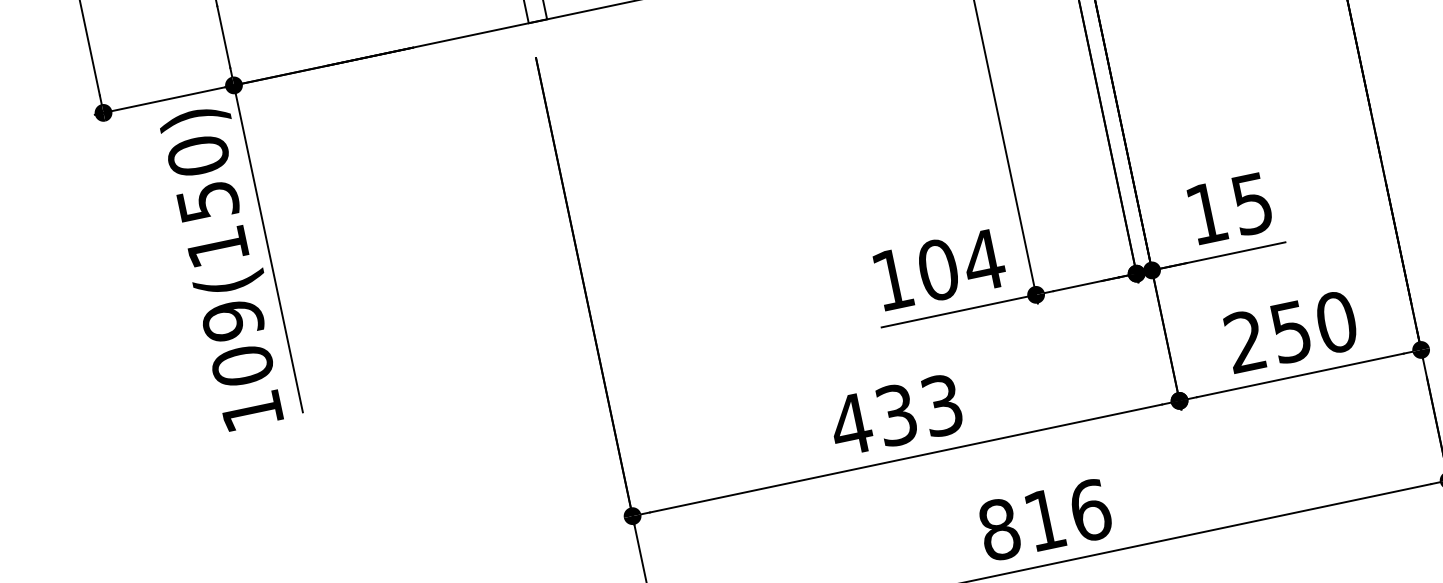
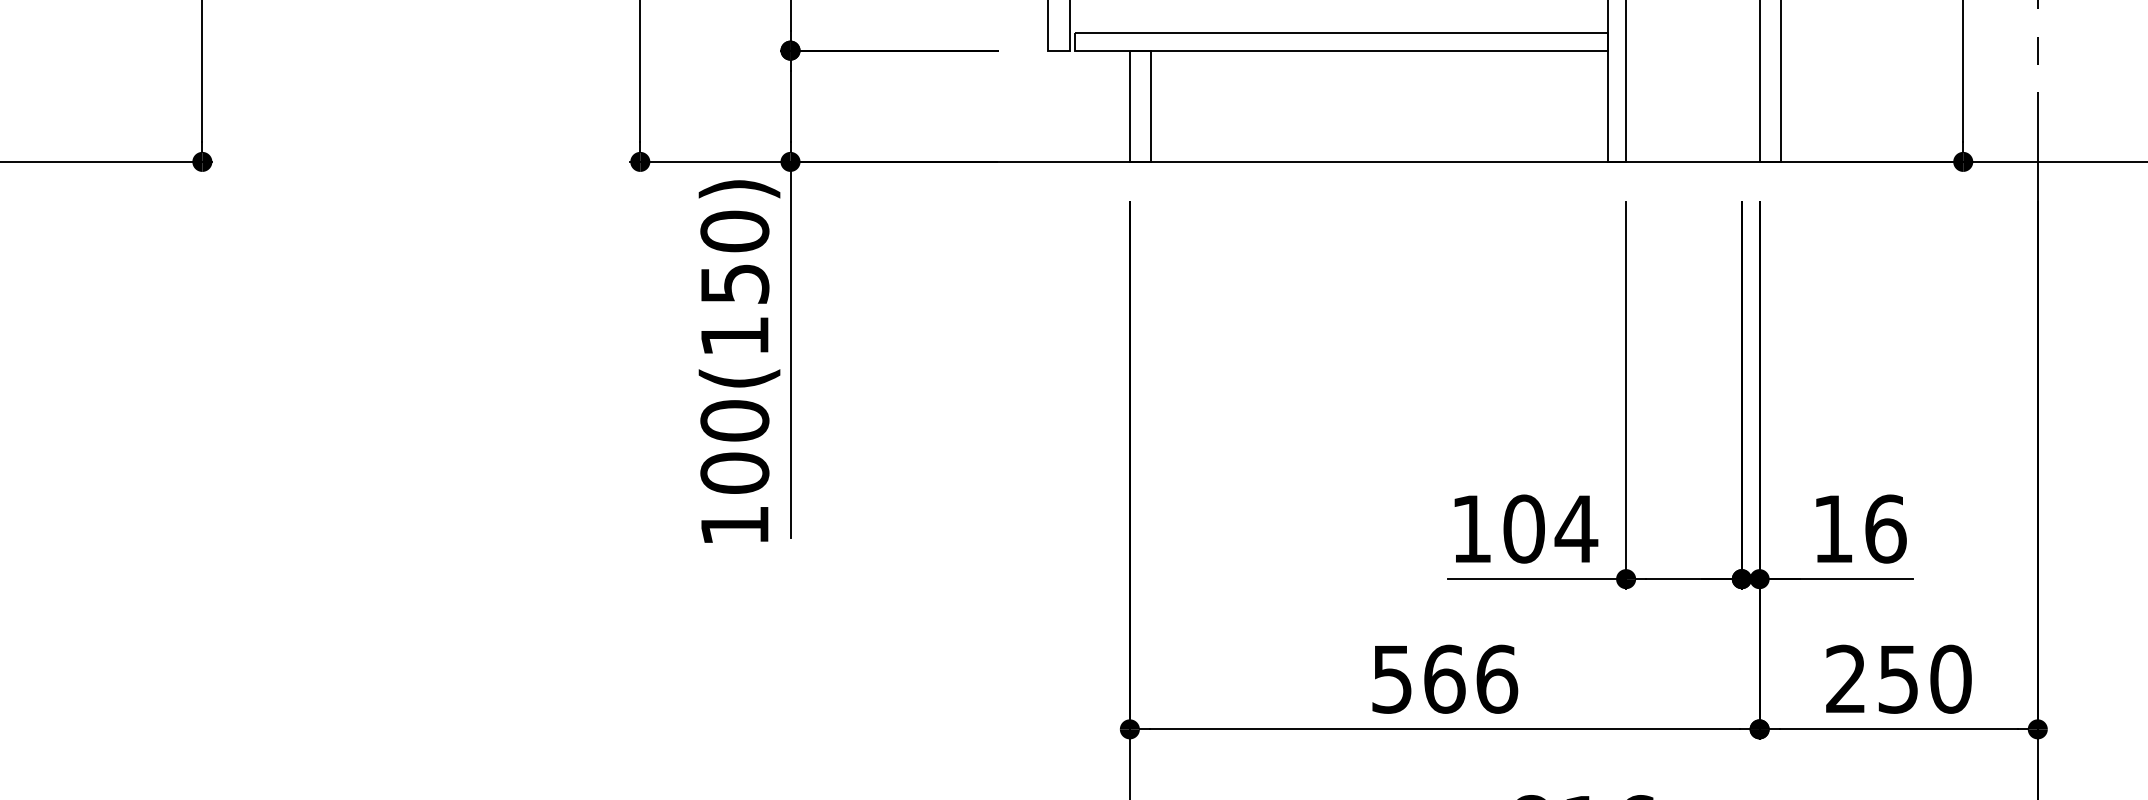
text: (1252, 203) -> (1885, 528), 15 -> 16
text: (232, 320) -> (734, 420), 109(150) -> 100(150)
text: (896, 414) -> (1444, 678), 433 -> 566

